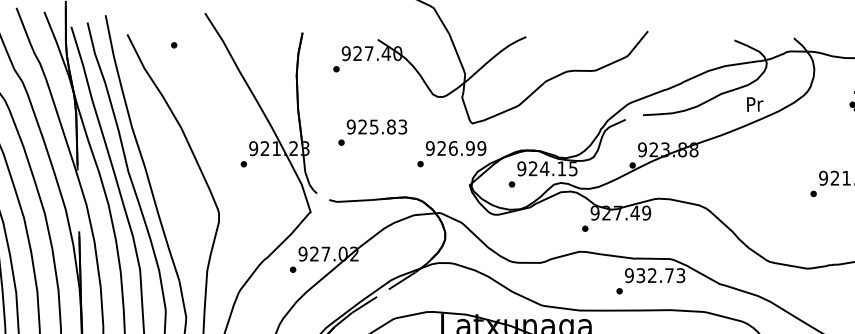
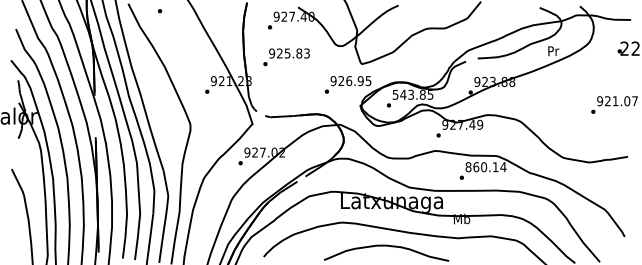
text: (372, 132) -> (286, 57), moved
text: (481, 147) -> (368, 80), 926.99 -> 926.95
text: (540, 168) -> (408, 94), 924.15 -> 543.85
text: (654, 276) -> (485, 167), 932.73 -> 860.14

